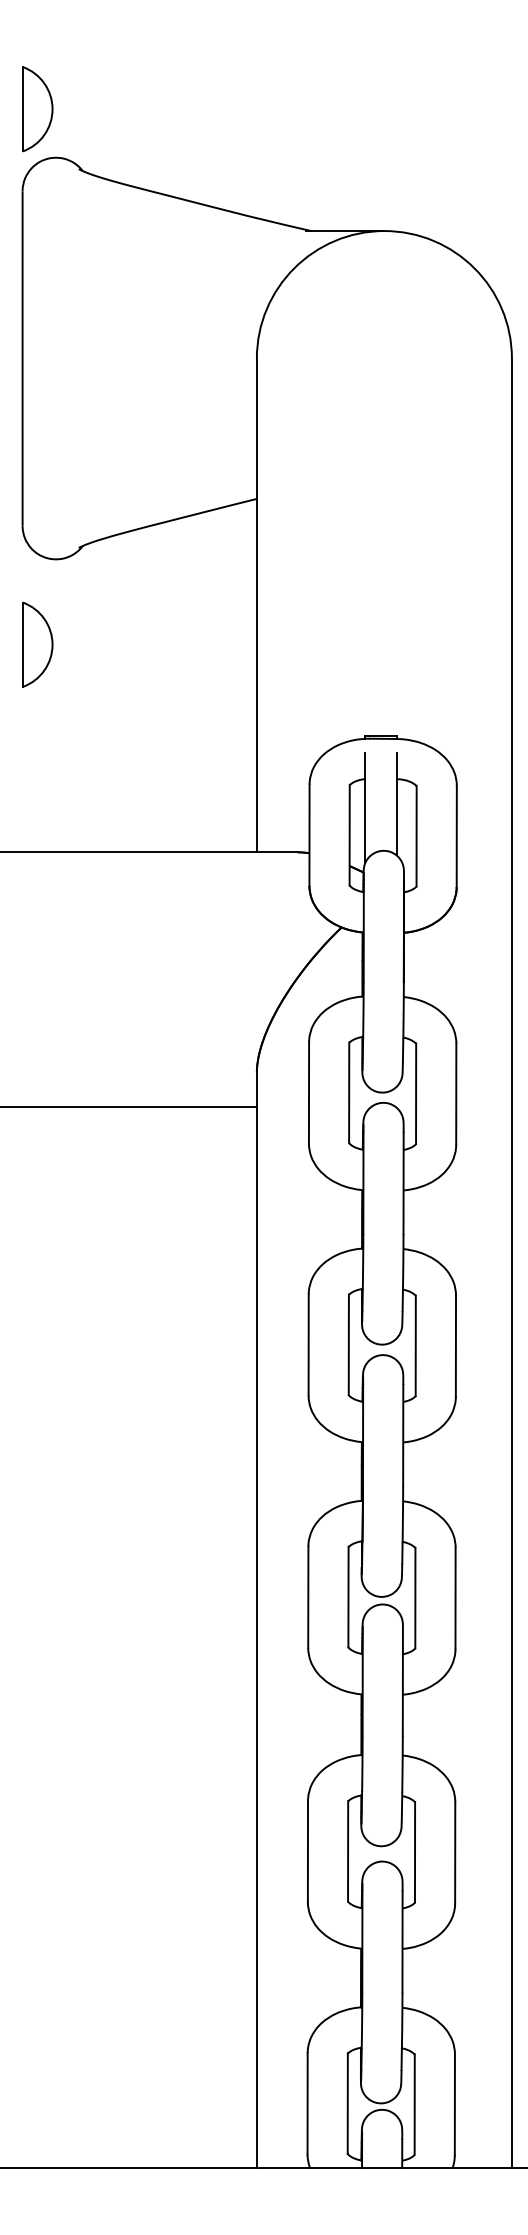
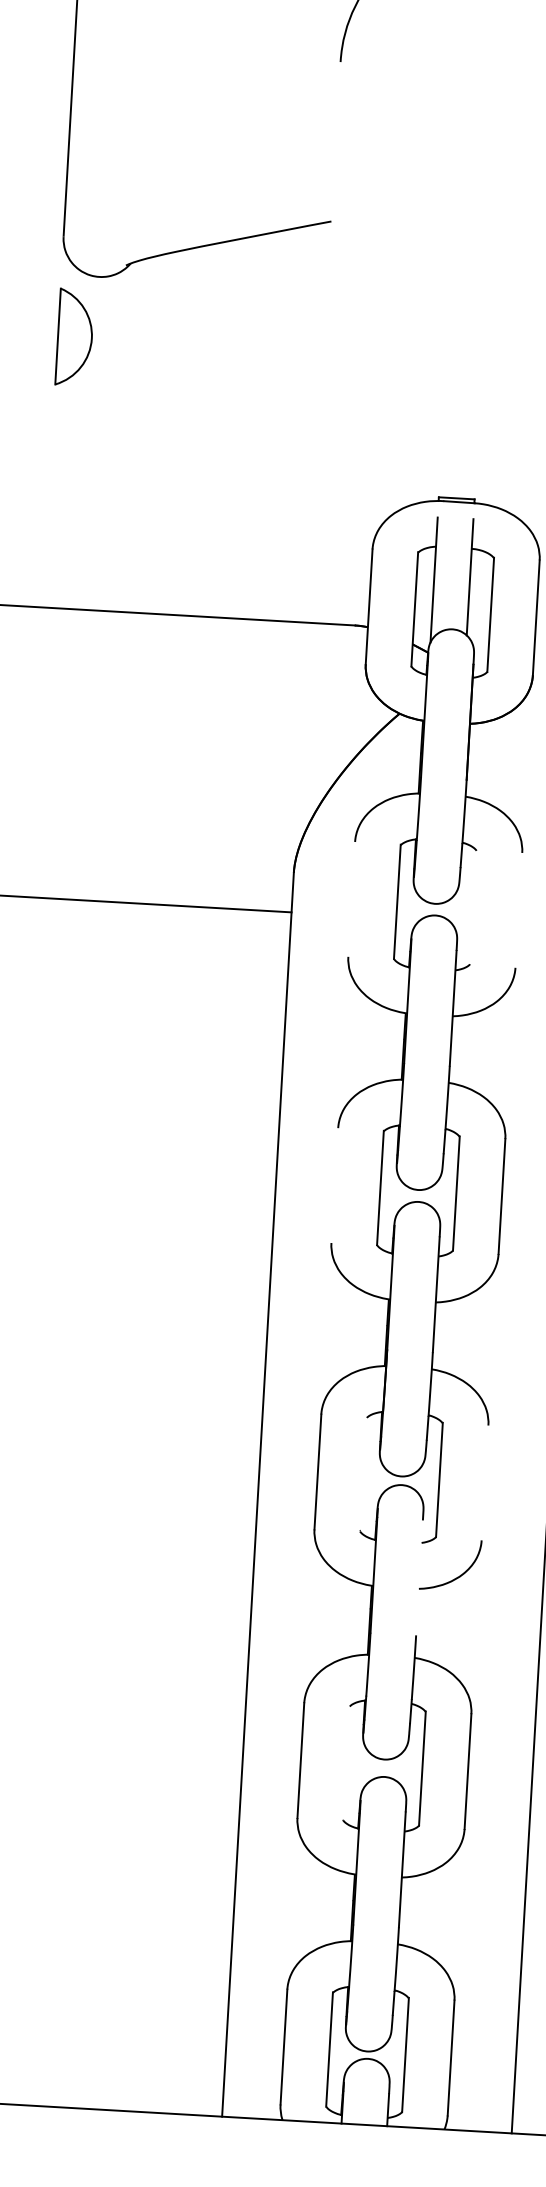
line: (256, 605) -> (324, 342), removed
part: (37, 644) -> (74, 337), moved
line: (308, 1092) -> (351, 898), removed
line: (416, 1093) -> (473, 907), removed
line: (456, 1093) -> (519, 909), removed
line: (308, 1344) -> (334, 1185), removed
line: (348, 1596) -> (363, 1473), removed
line: (455, 1597) -> (485, 1481), removed
line: (402, 1684) -> (419, 1577), removed
line: (348, 1850) -> (346, 1762), removed

